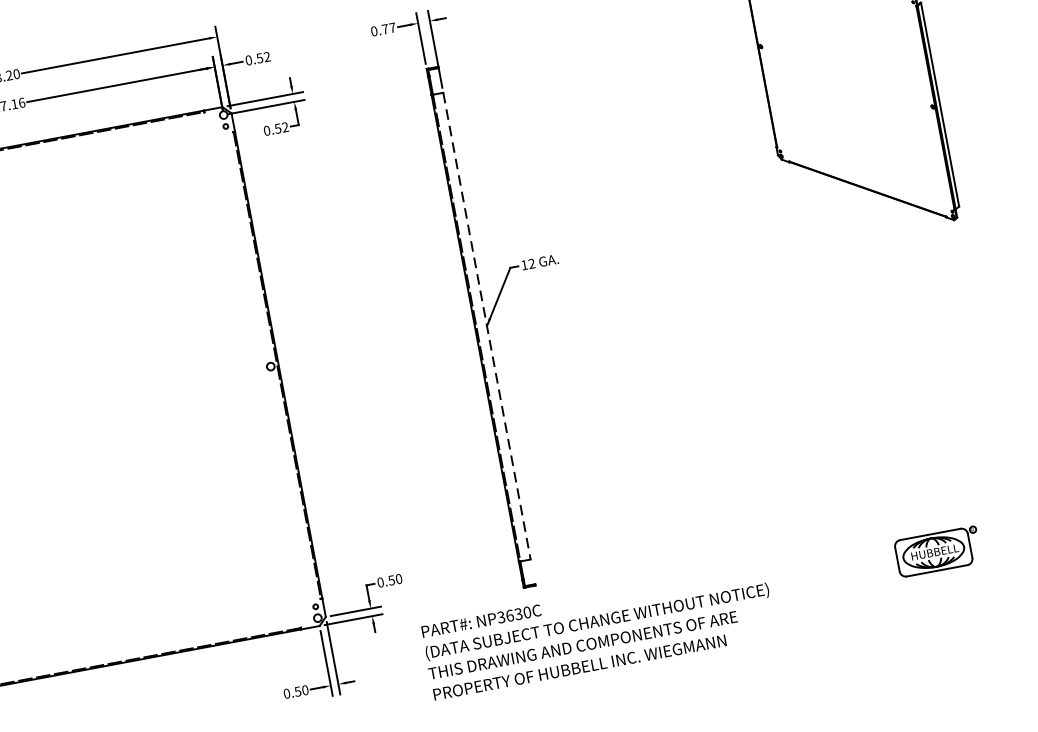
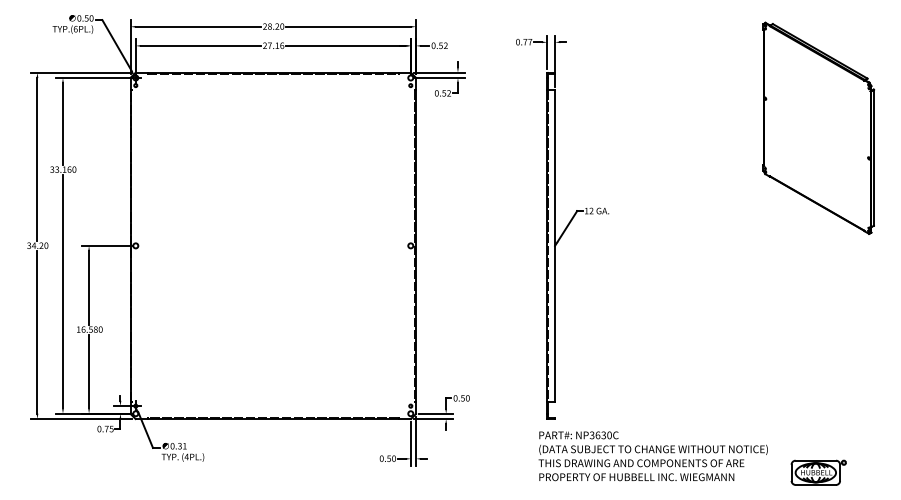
line: (487, 325) -> (555, 245), dashed -> solid
part: (937, 551) -> (818, 472), moved
text: (597, 632) -> (652, 456), moved

